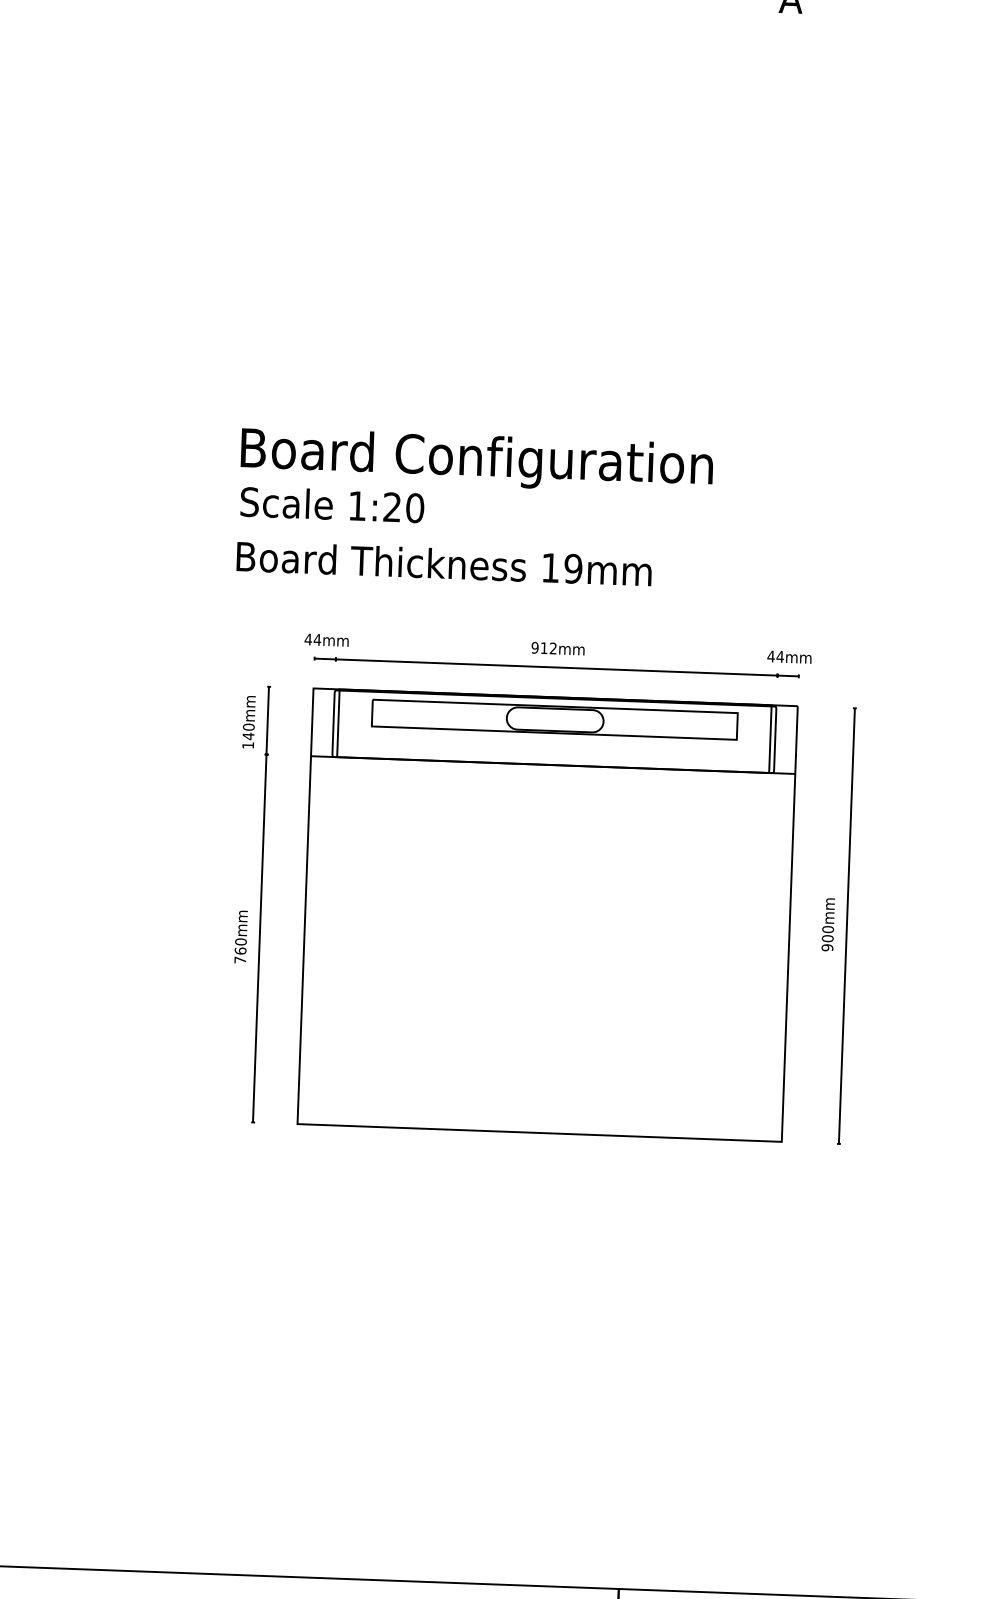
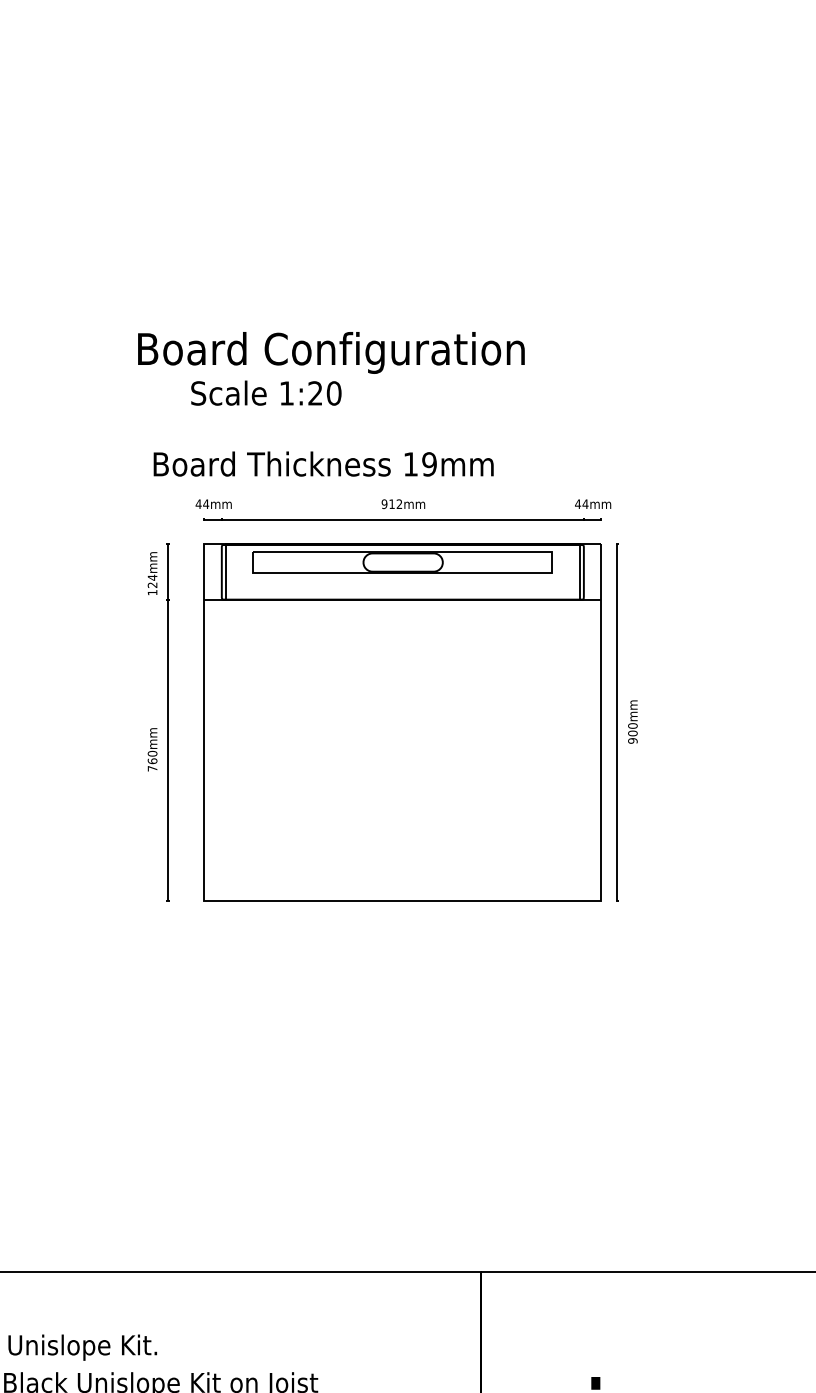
text: (332, 503) -> (266, 392), moved
text: (444, 563) -> (323, 463), moved
text: (248, 731) -> (152, 581), 140mm -> 124mm
line: (847, 925) -> (617, 722), moved

